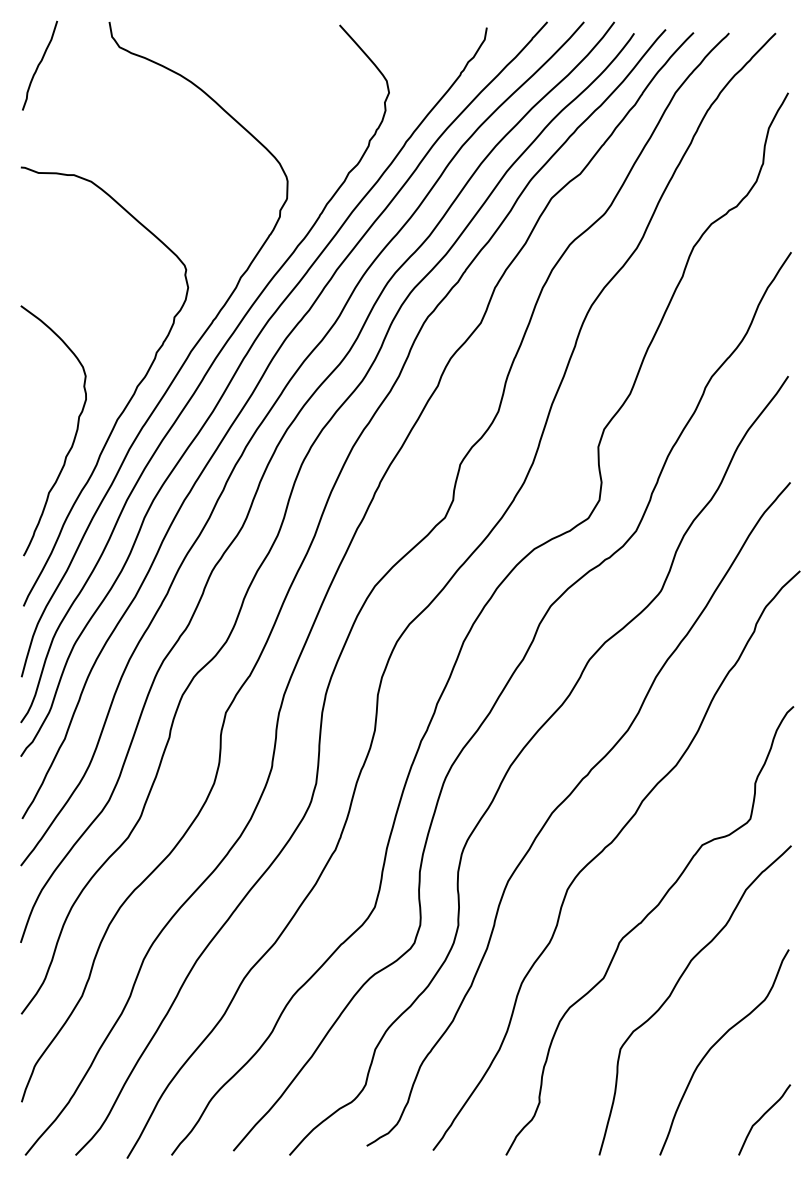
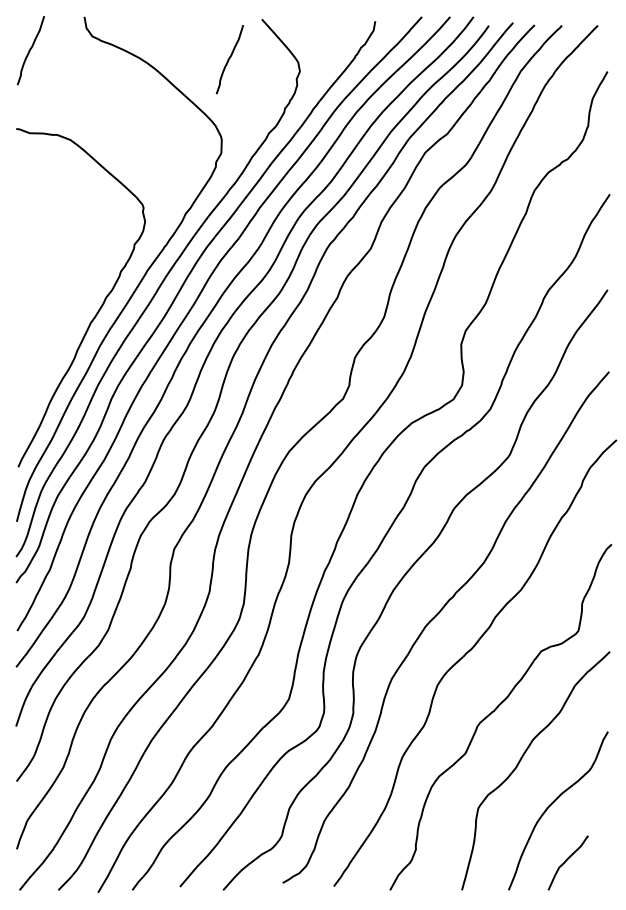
curve: (297, 77) -> (229, 59), added
curve: (73, 438) -> (56, 337), removed
curve: (762, 1118) -> (566, 861), moved

